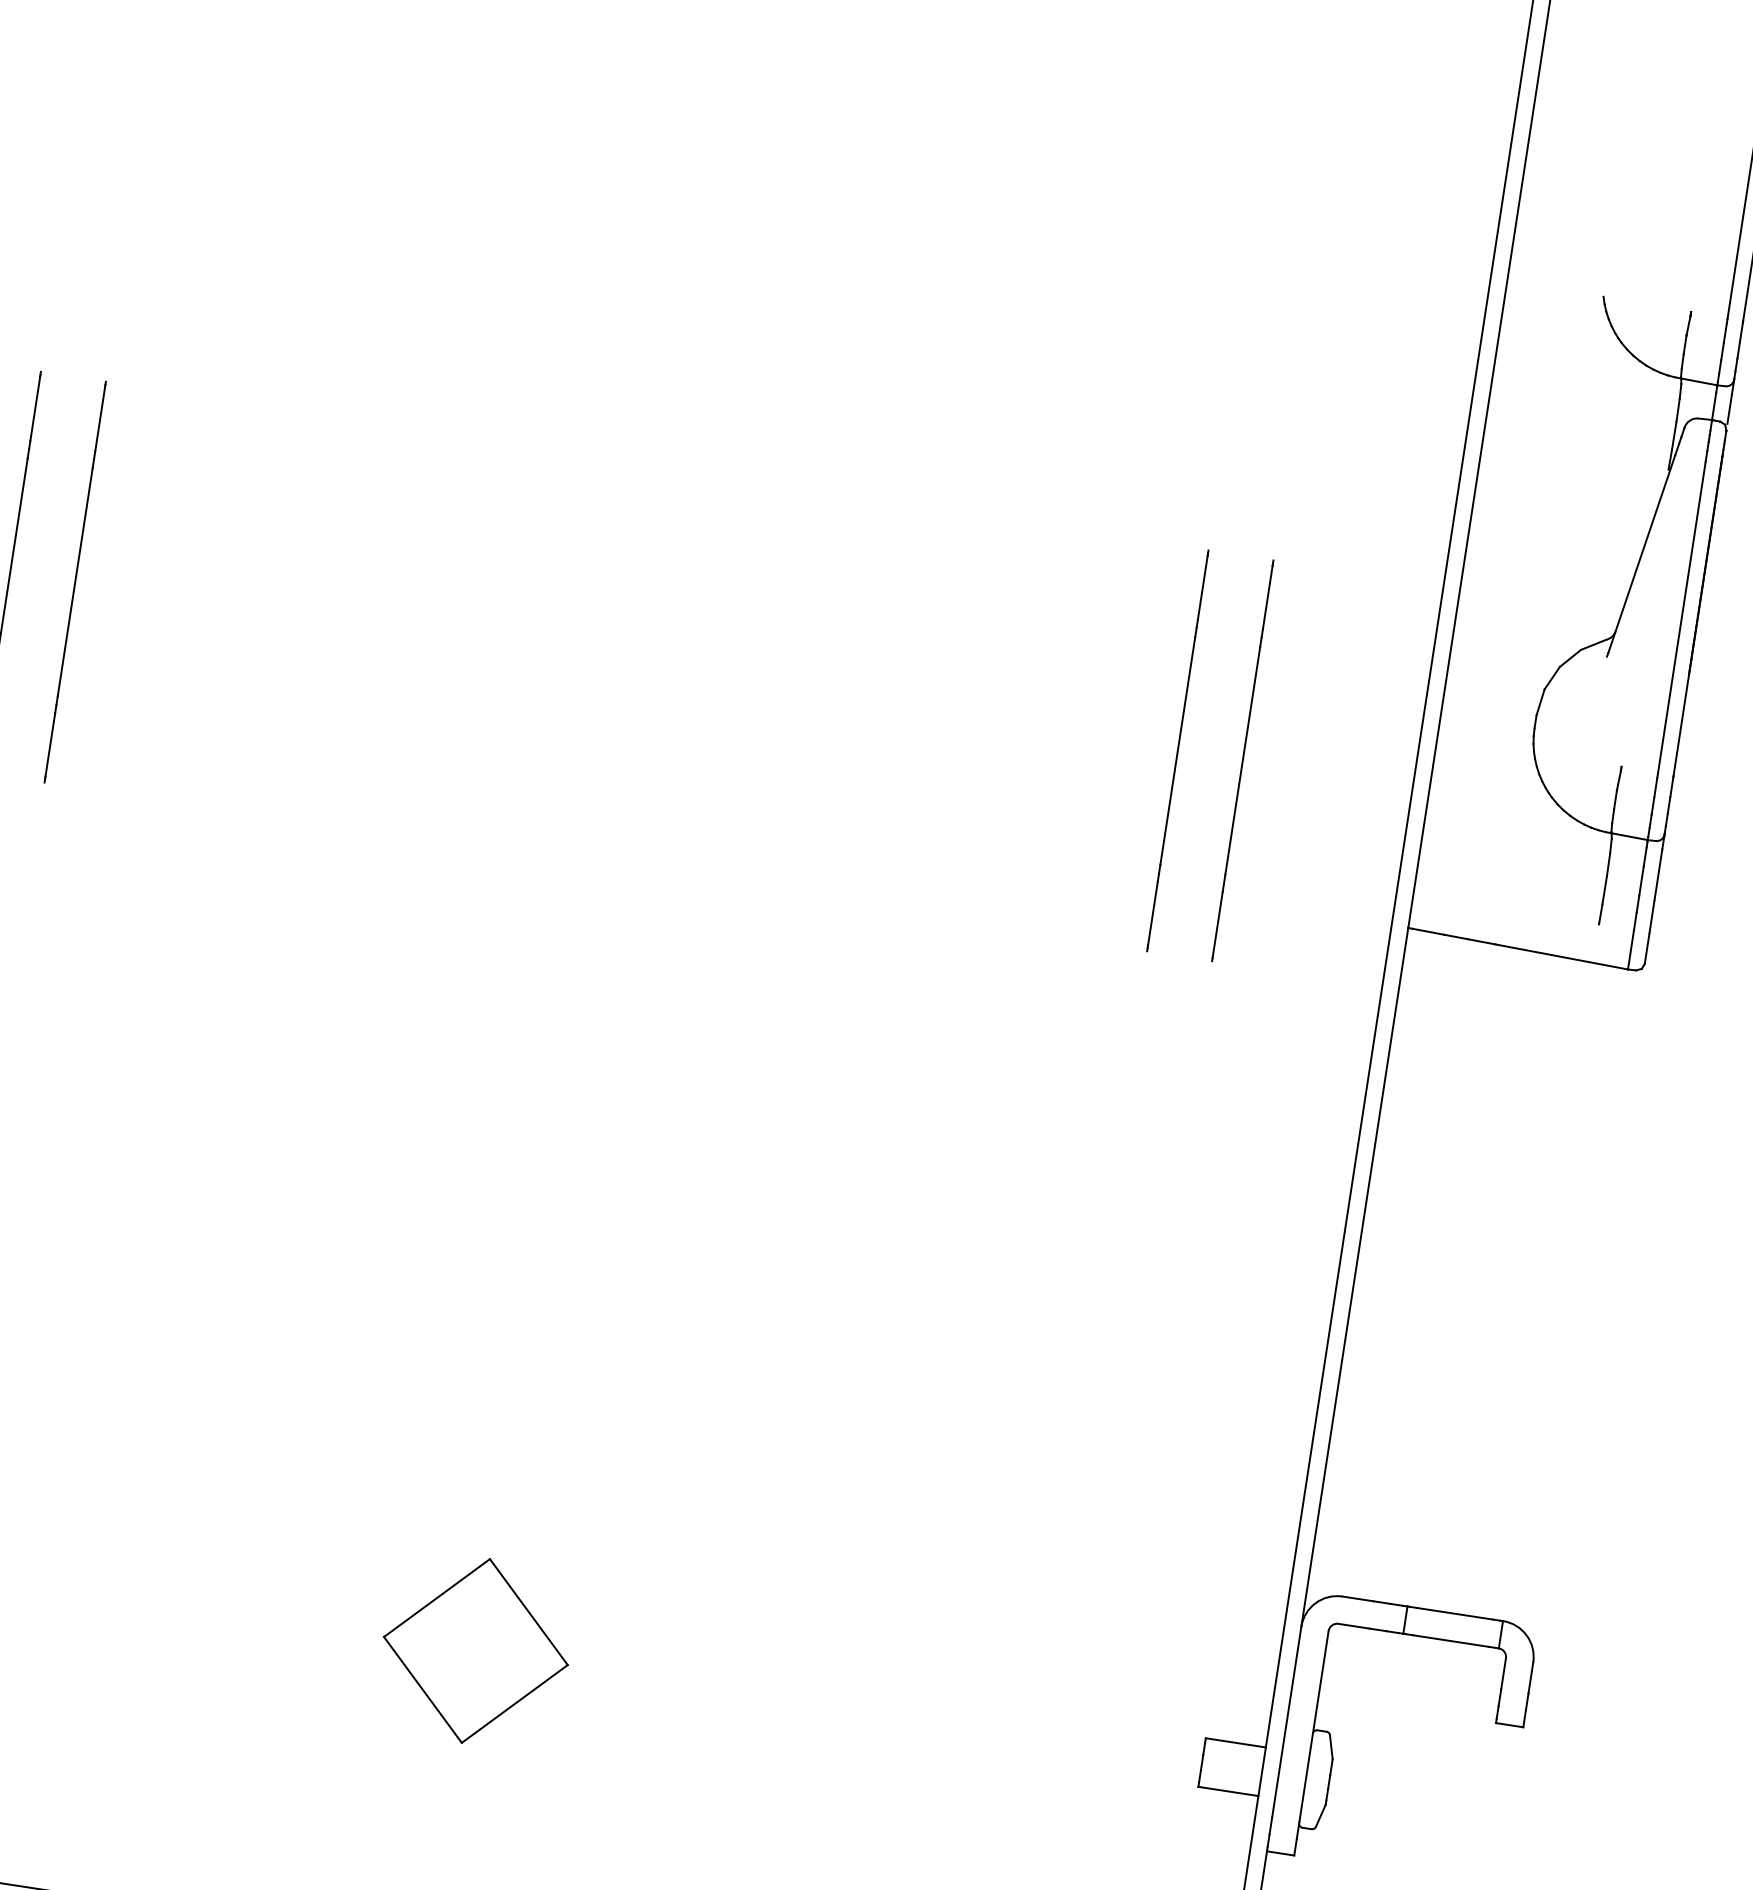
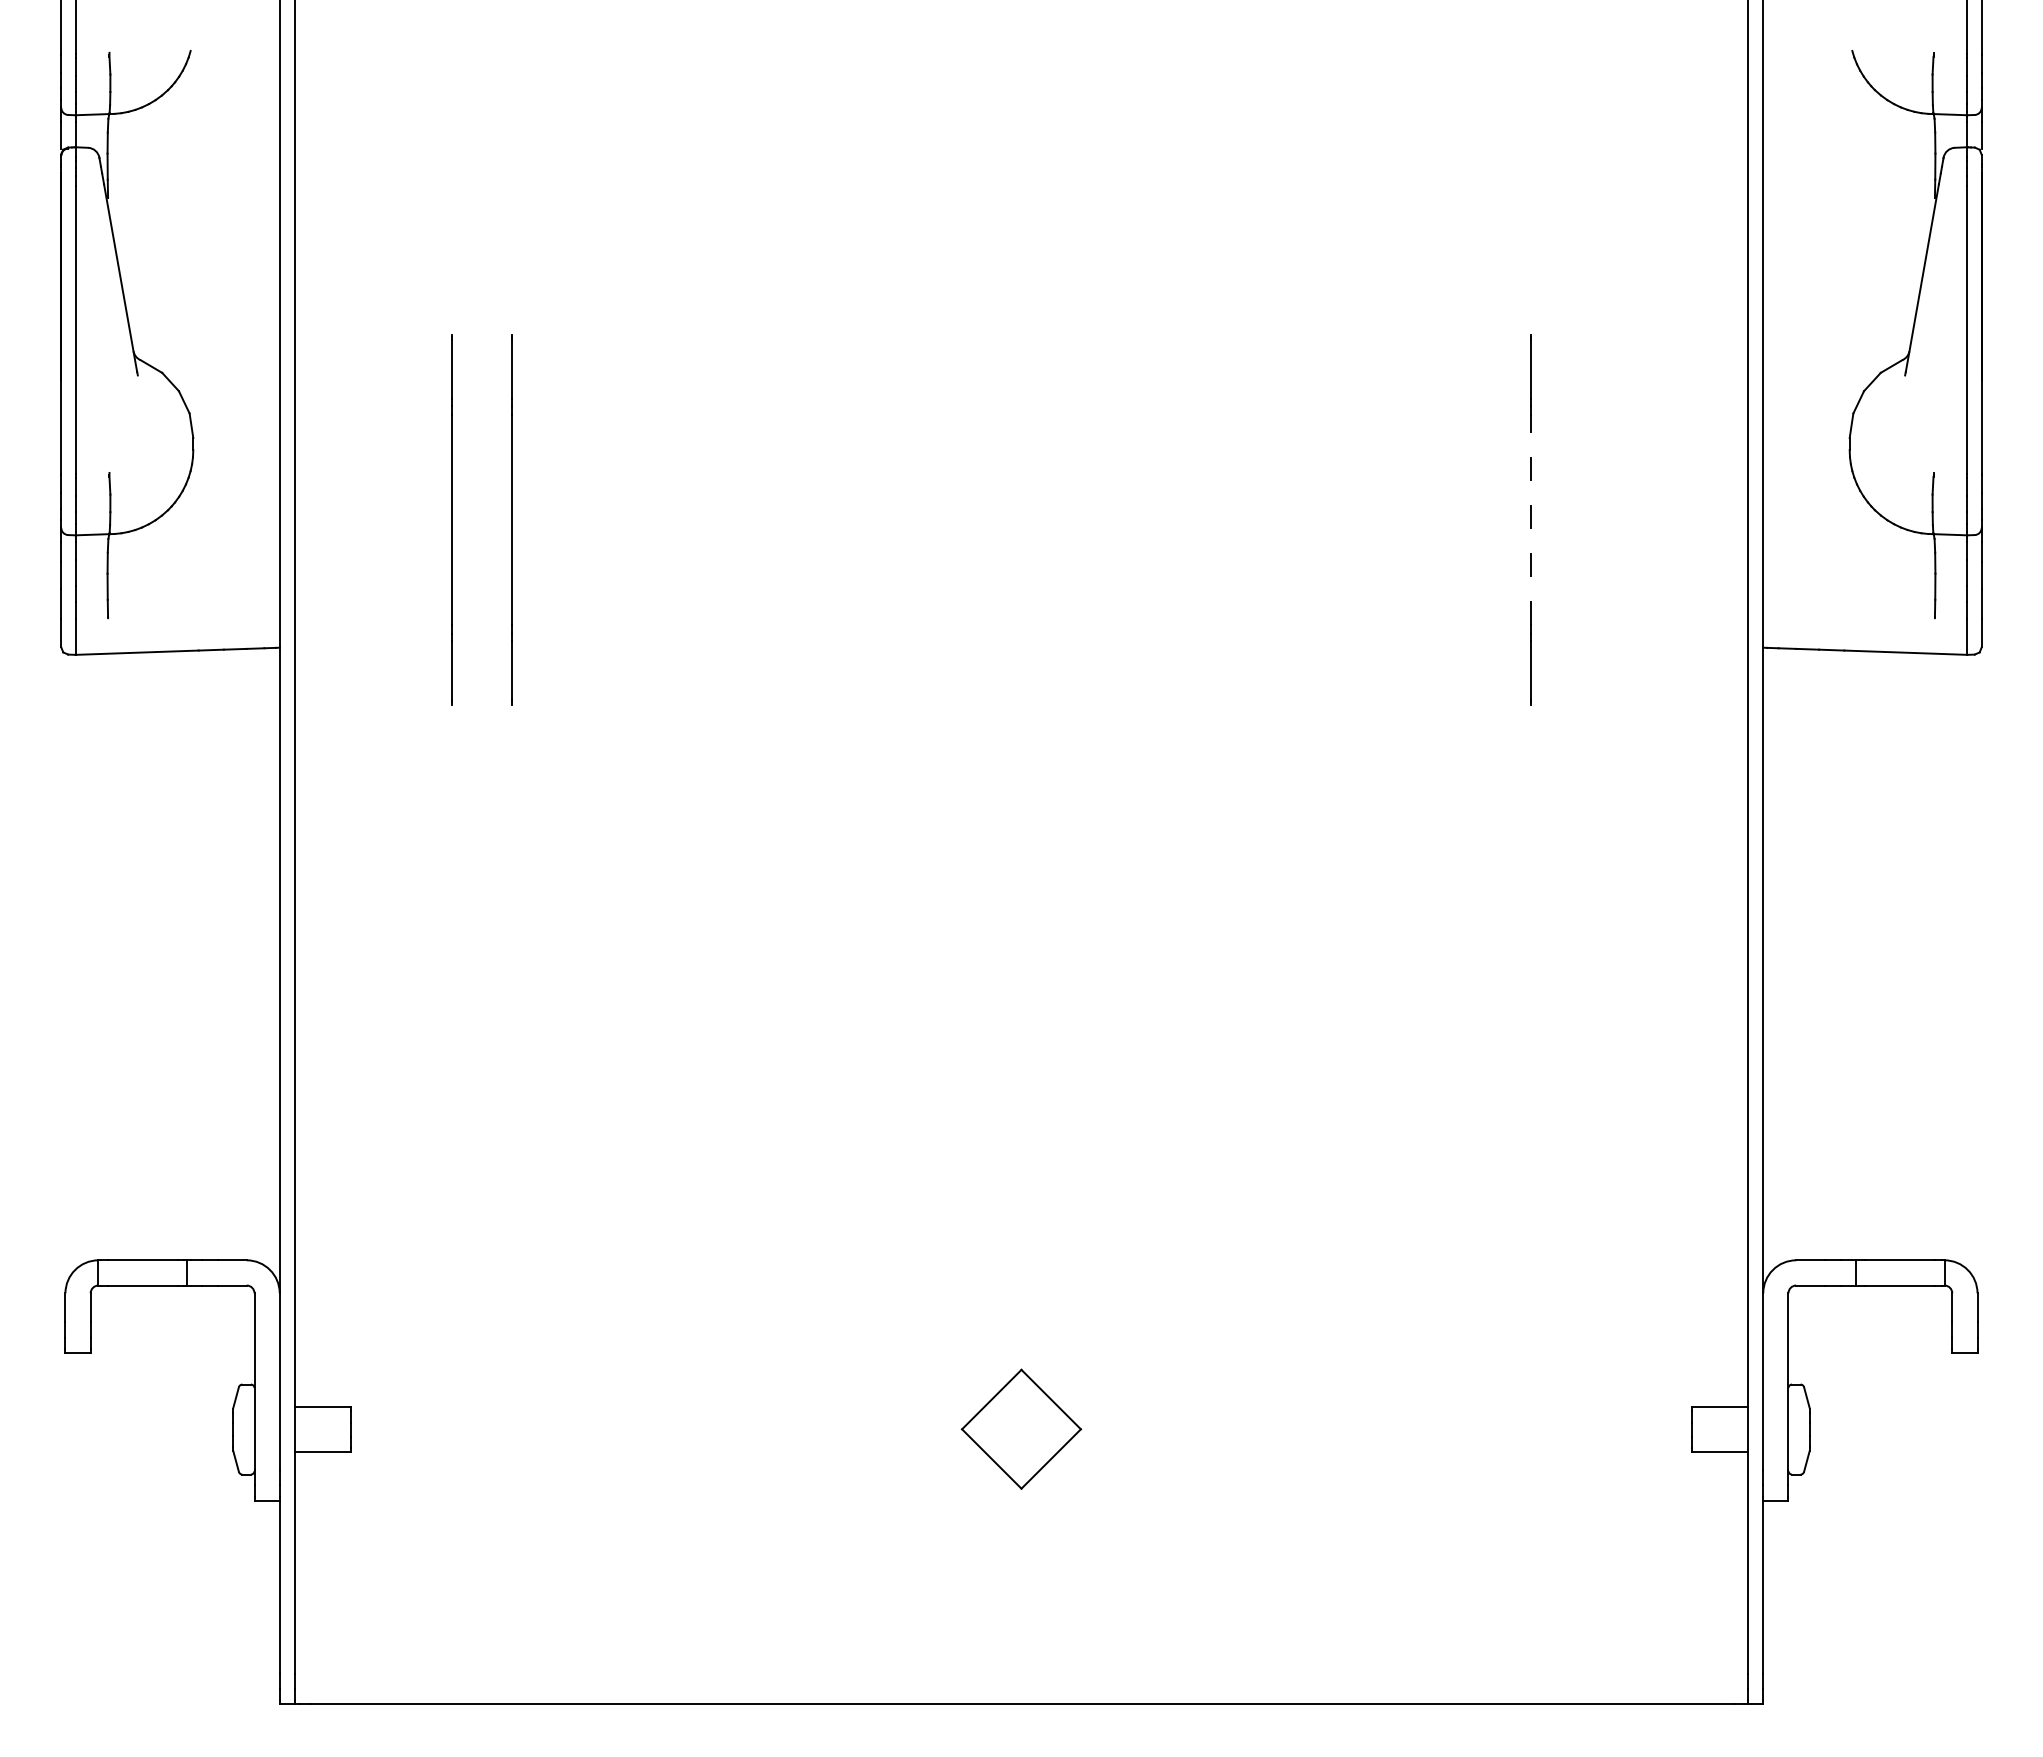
line: (1177, 750) -> (1530, 519), solid -> dashed
line: (1242, 760) -> (1590, 519), removed
part: (475, 1651) -> (1021, 1429), size x0.7

